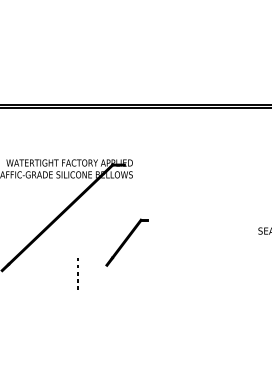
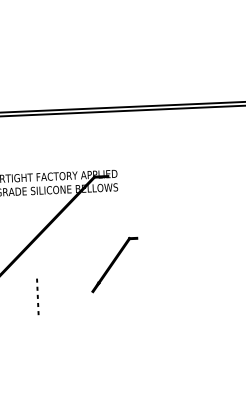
line: (77, 273) -> (36, 296), moved

